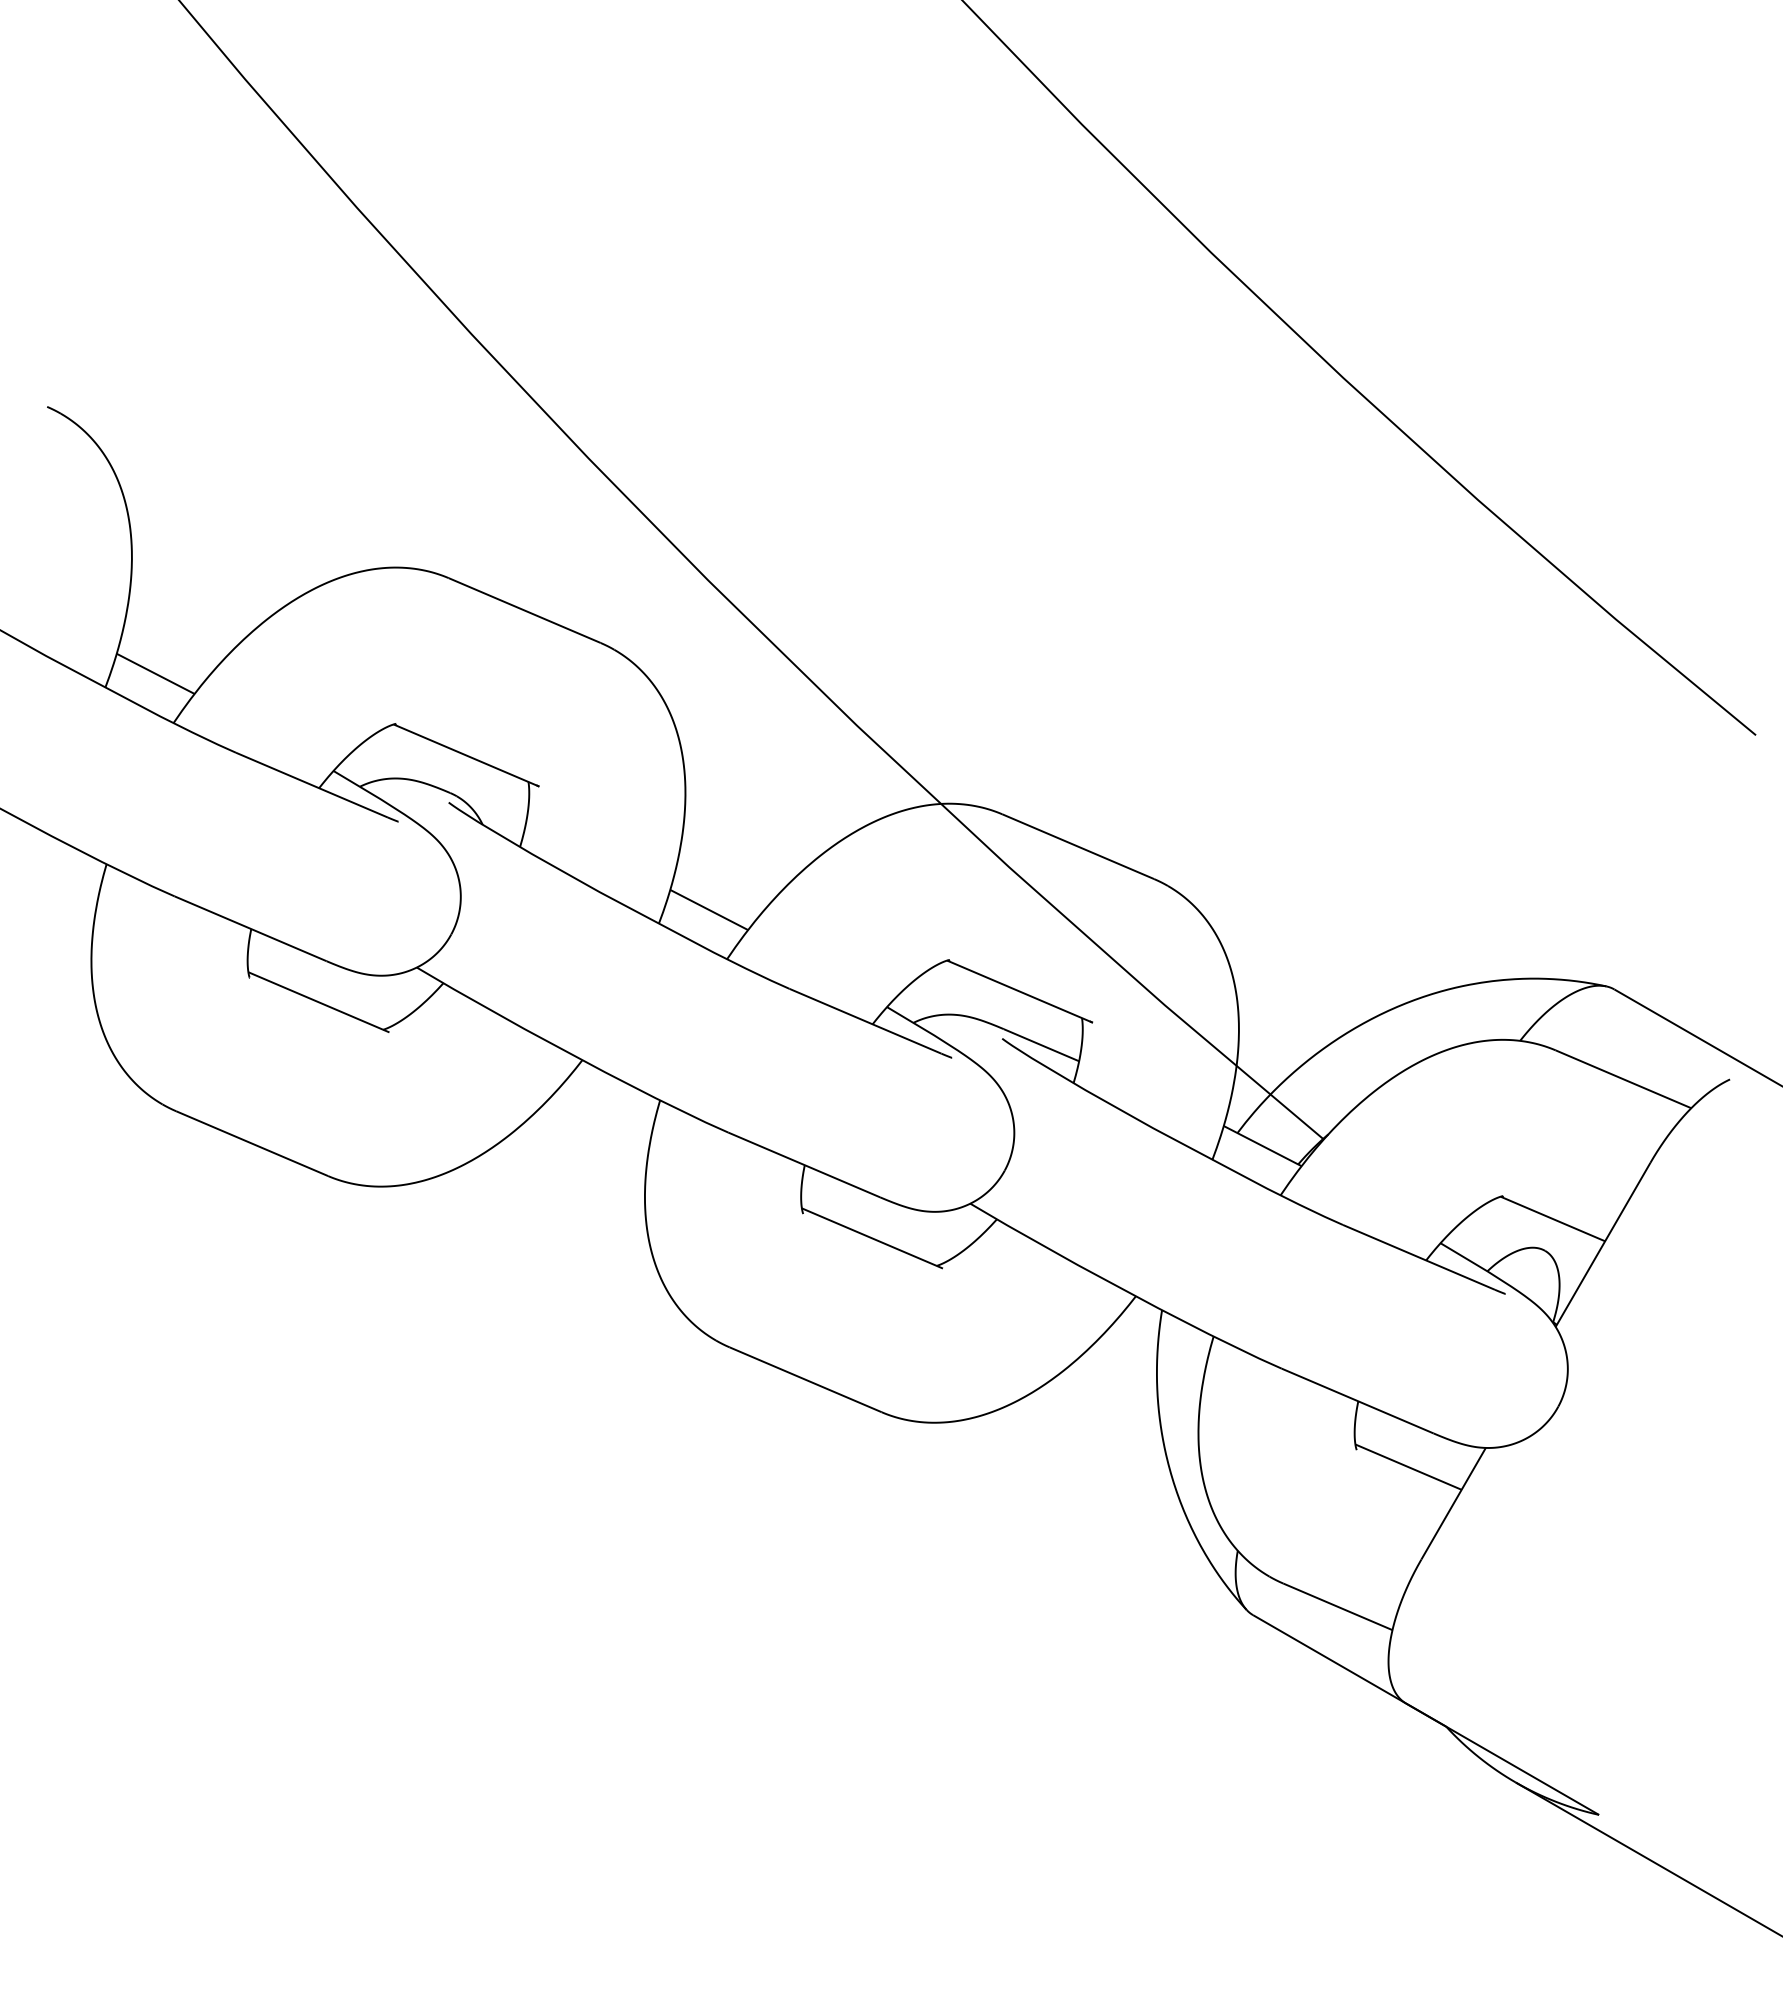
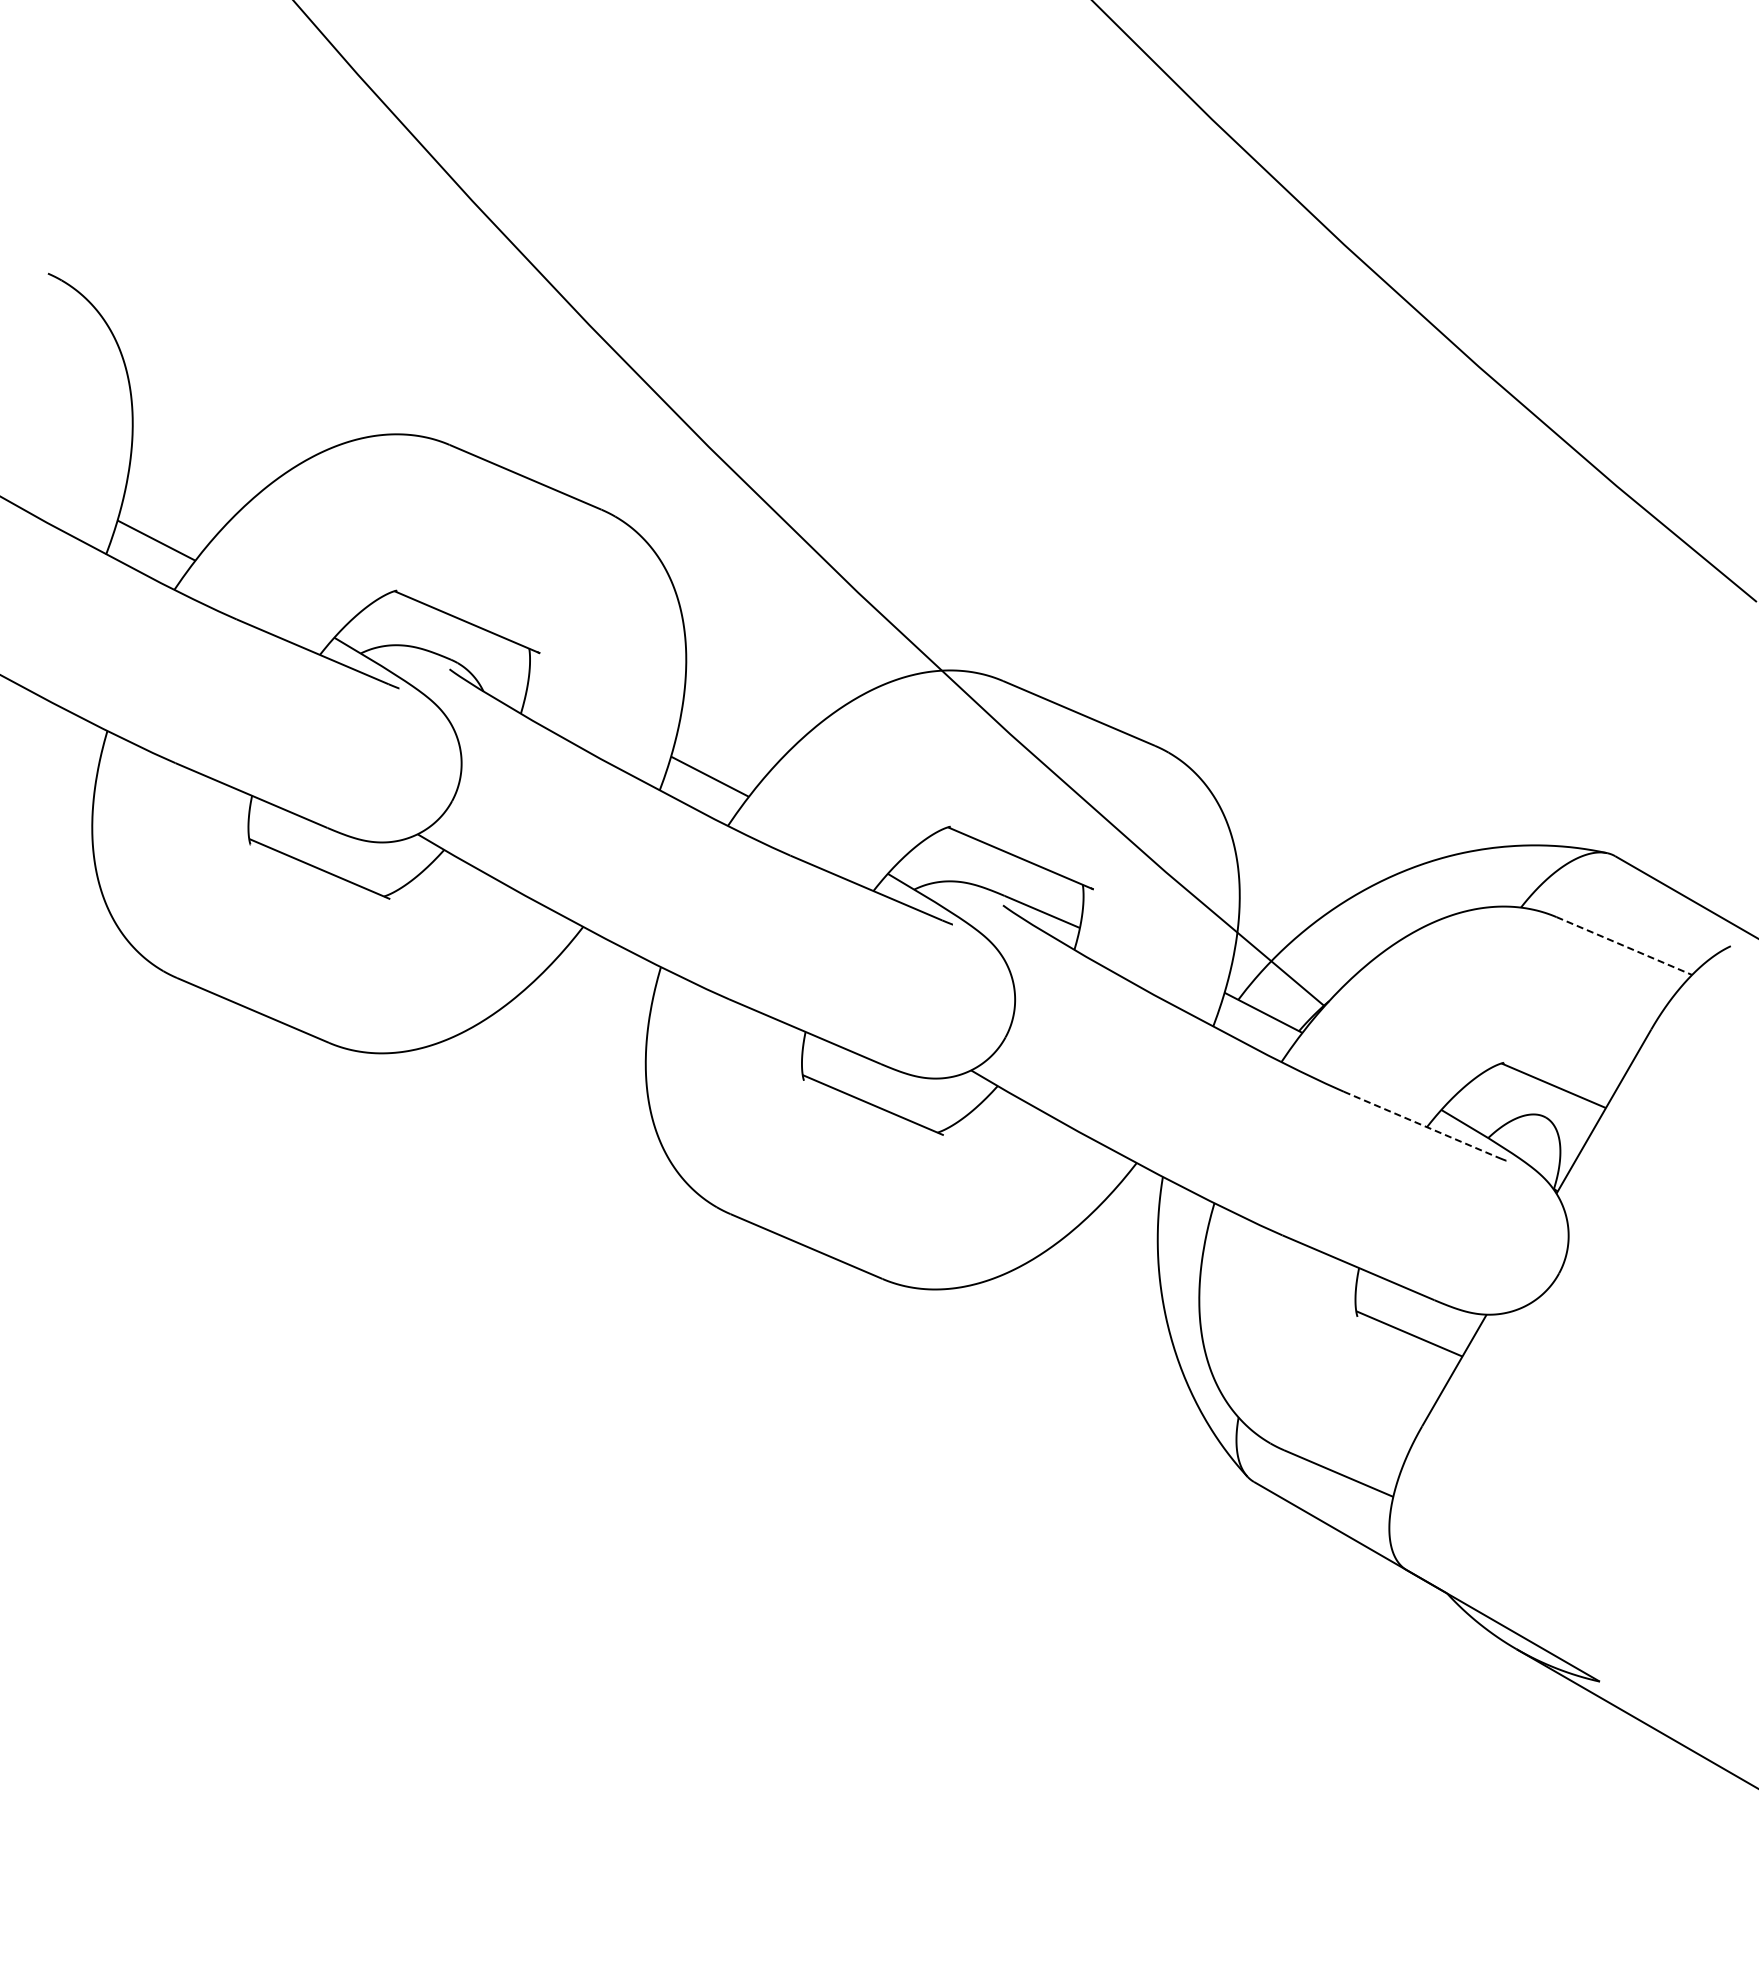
line: (1623, 1079) -> (1624, 946), solid -> dashed
line: (1418, 1257) -> (1419, 1124), solid -> dashed

